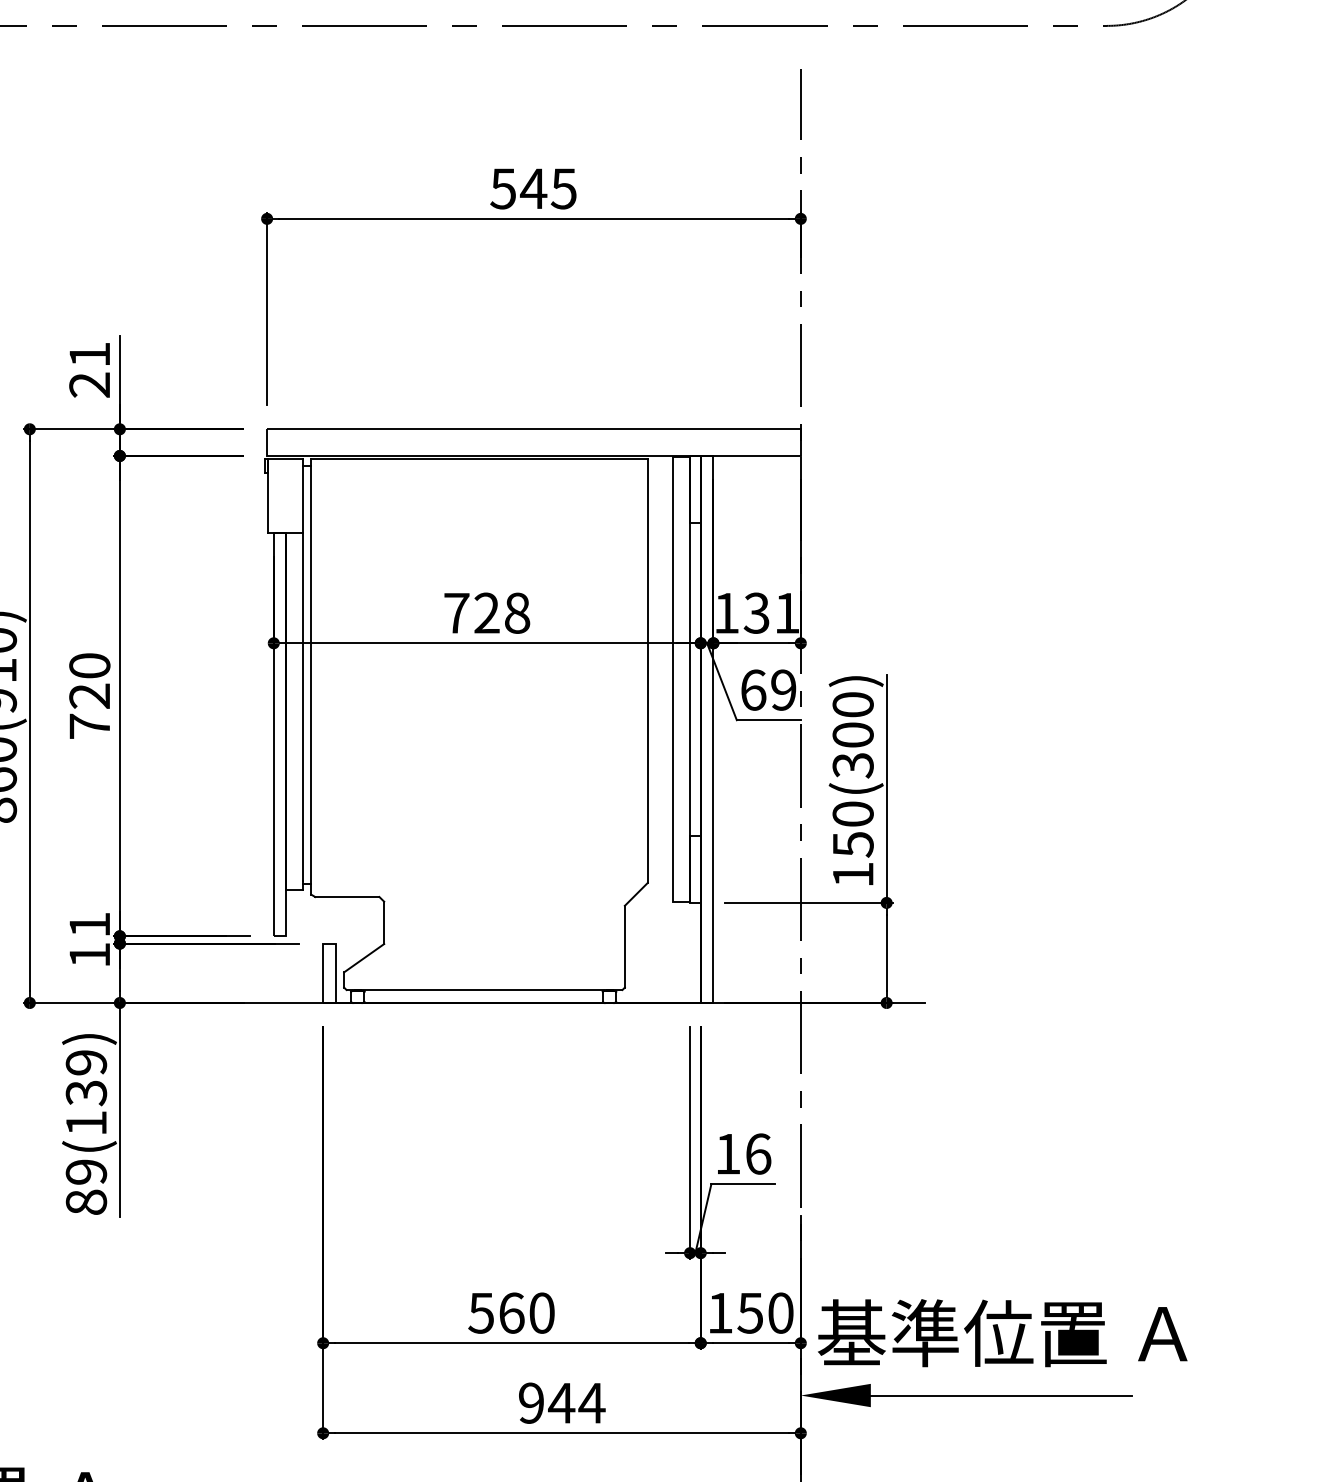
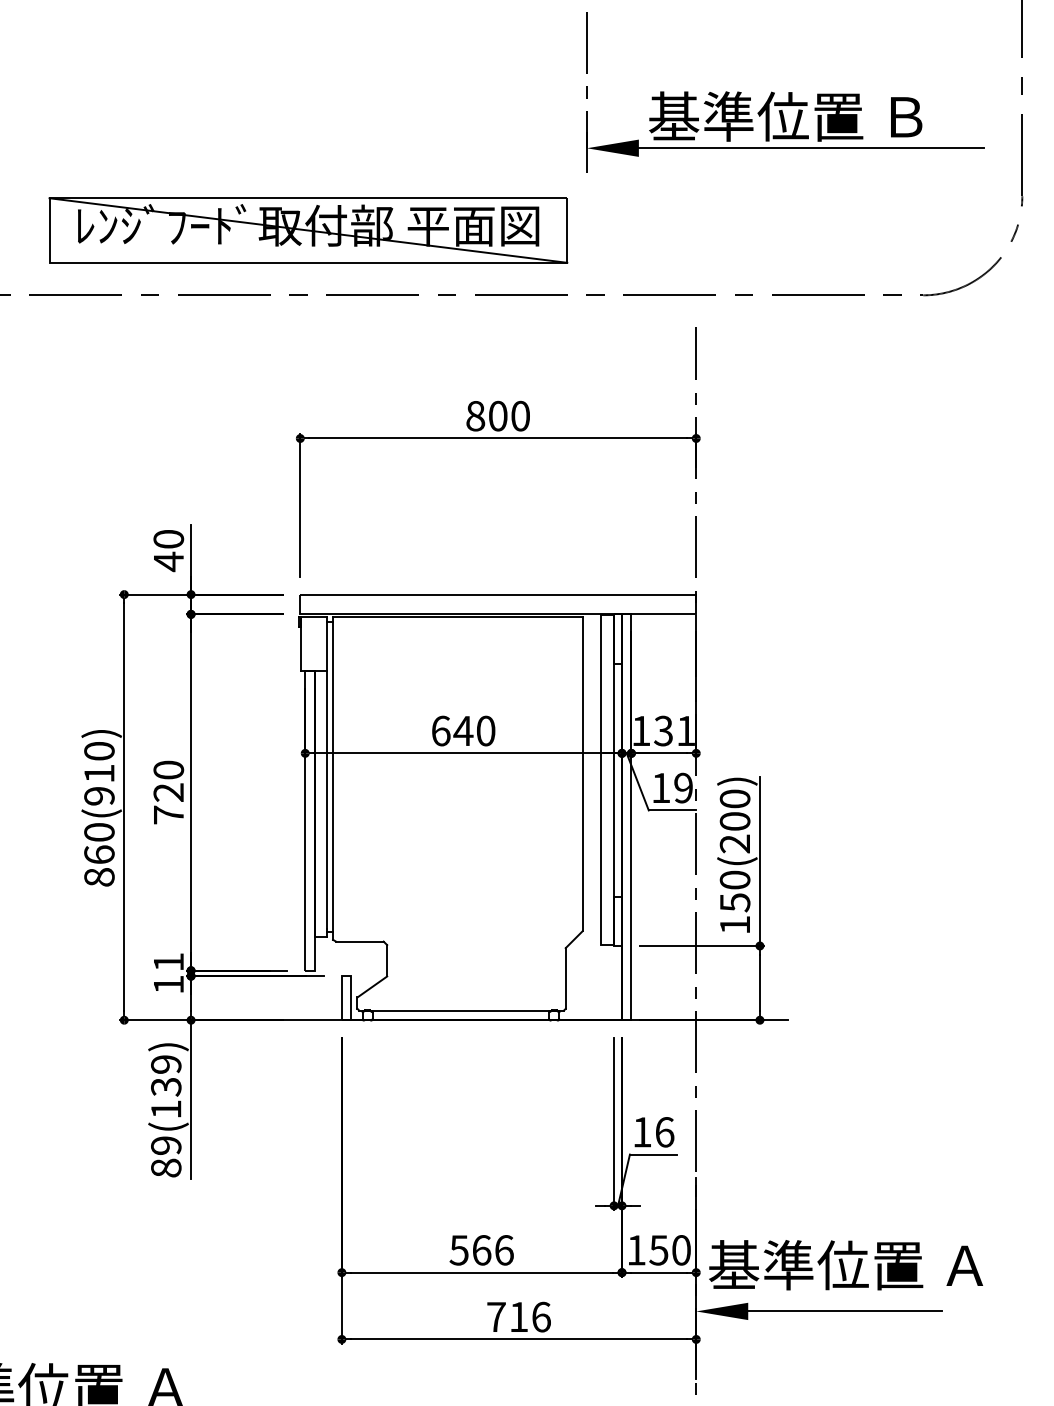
text: (532, 187) -> (497, 415), 545 -> 800
text: (89, 371) -> (168, 551), 21 -> 40
text: (487, 612) -> (463, 730), 728 -> 640
text: (753, 689) -> (661, 787), 69 -> 19
text: (853, 764) -> (735, 843), 150(300) -> 150(200)
text: (542, 1313) -> (504, 1250), 560 -> 566
text: (562, 1402) -> (519, 1316), 944 -> 716

